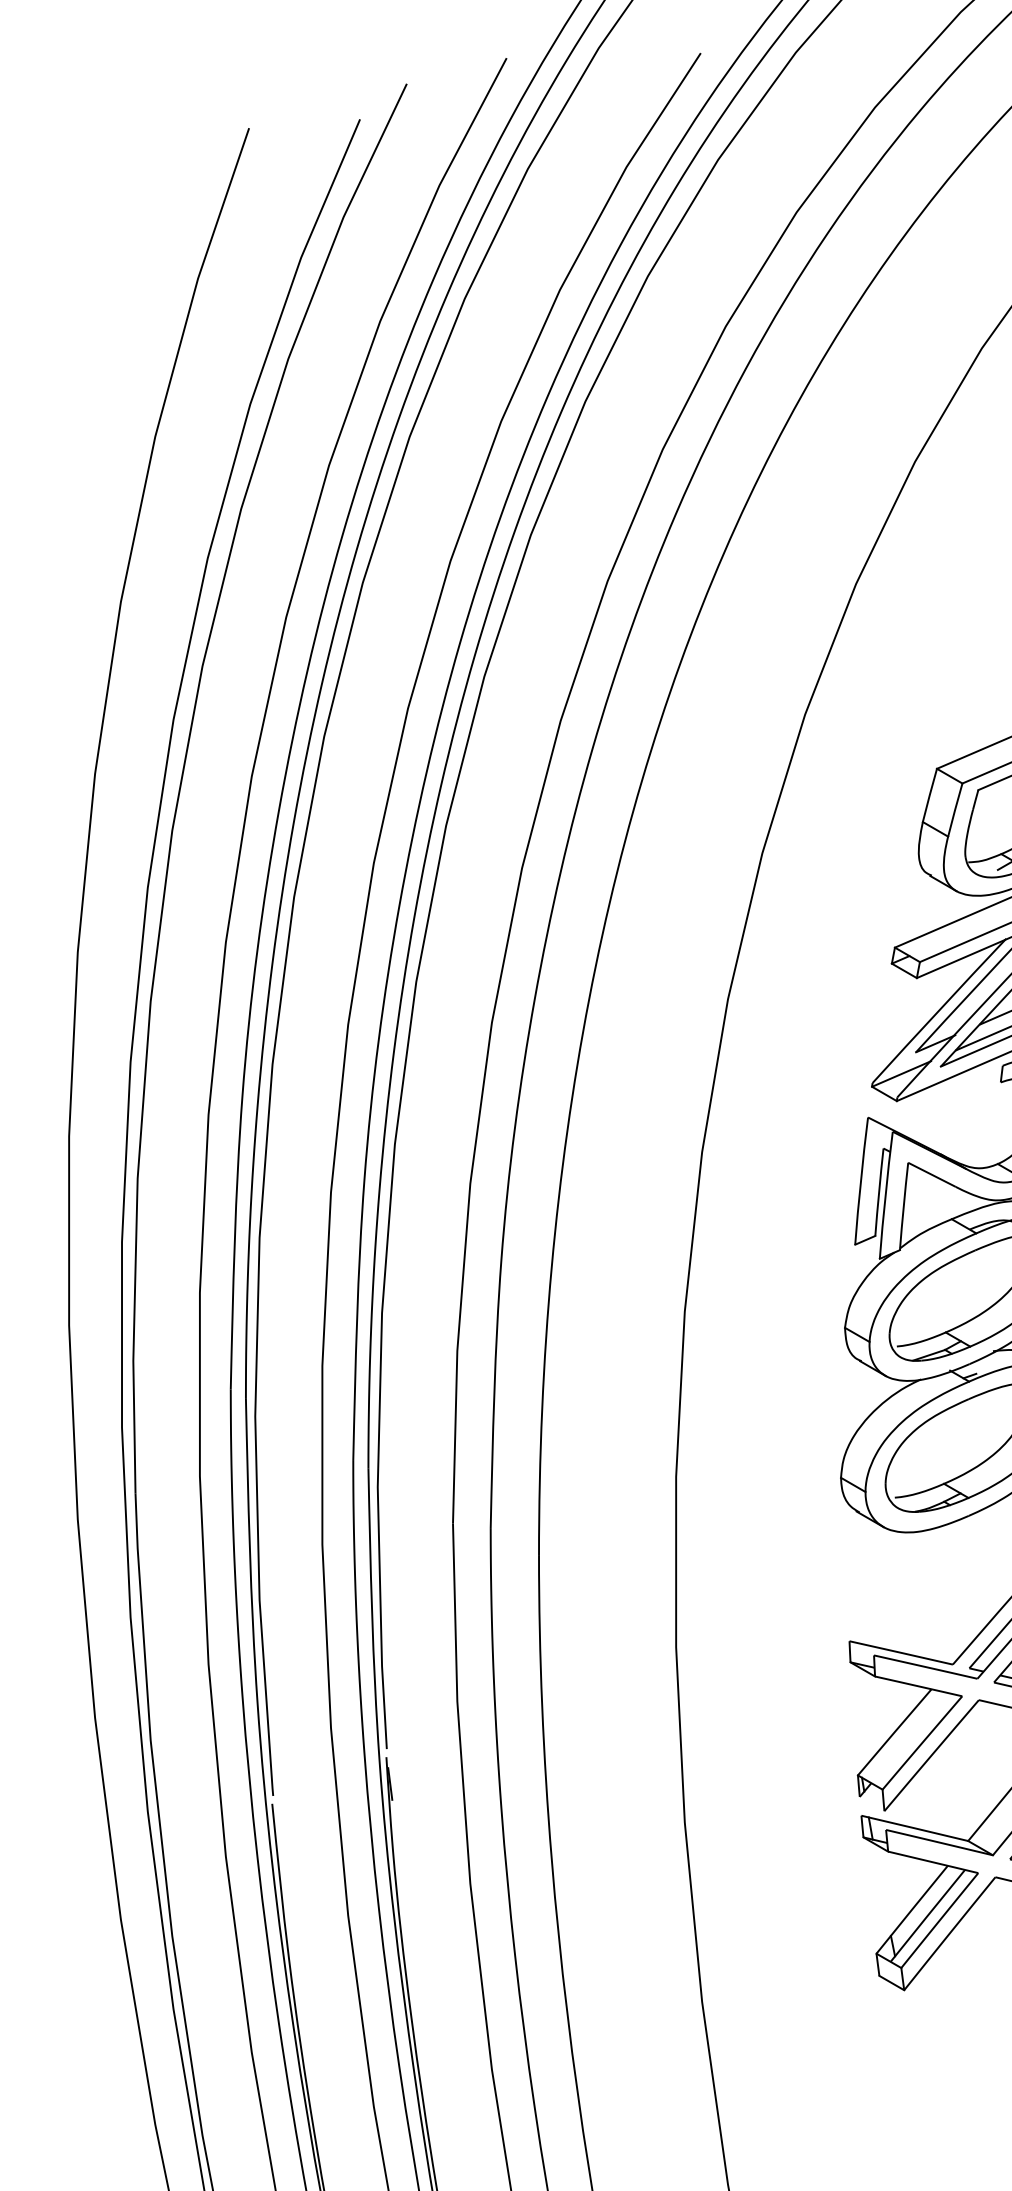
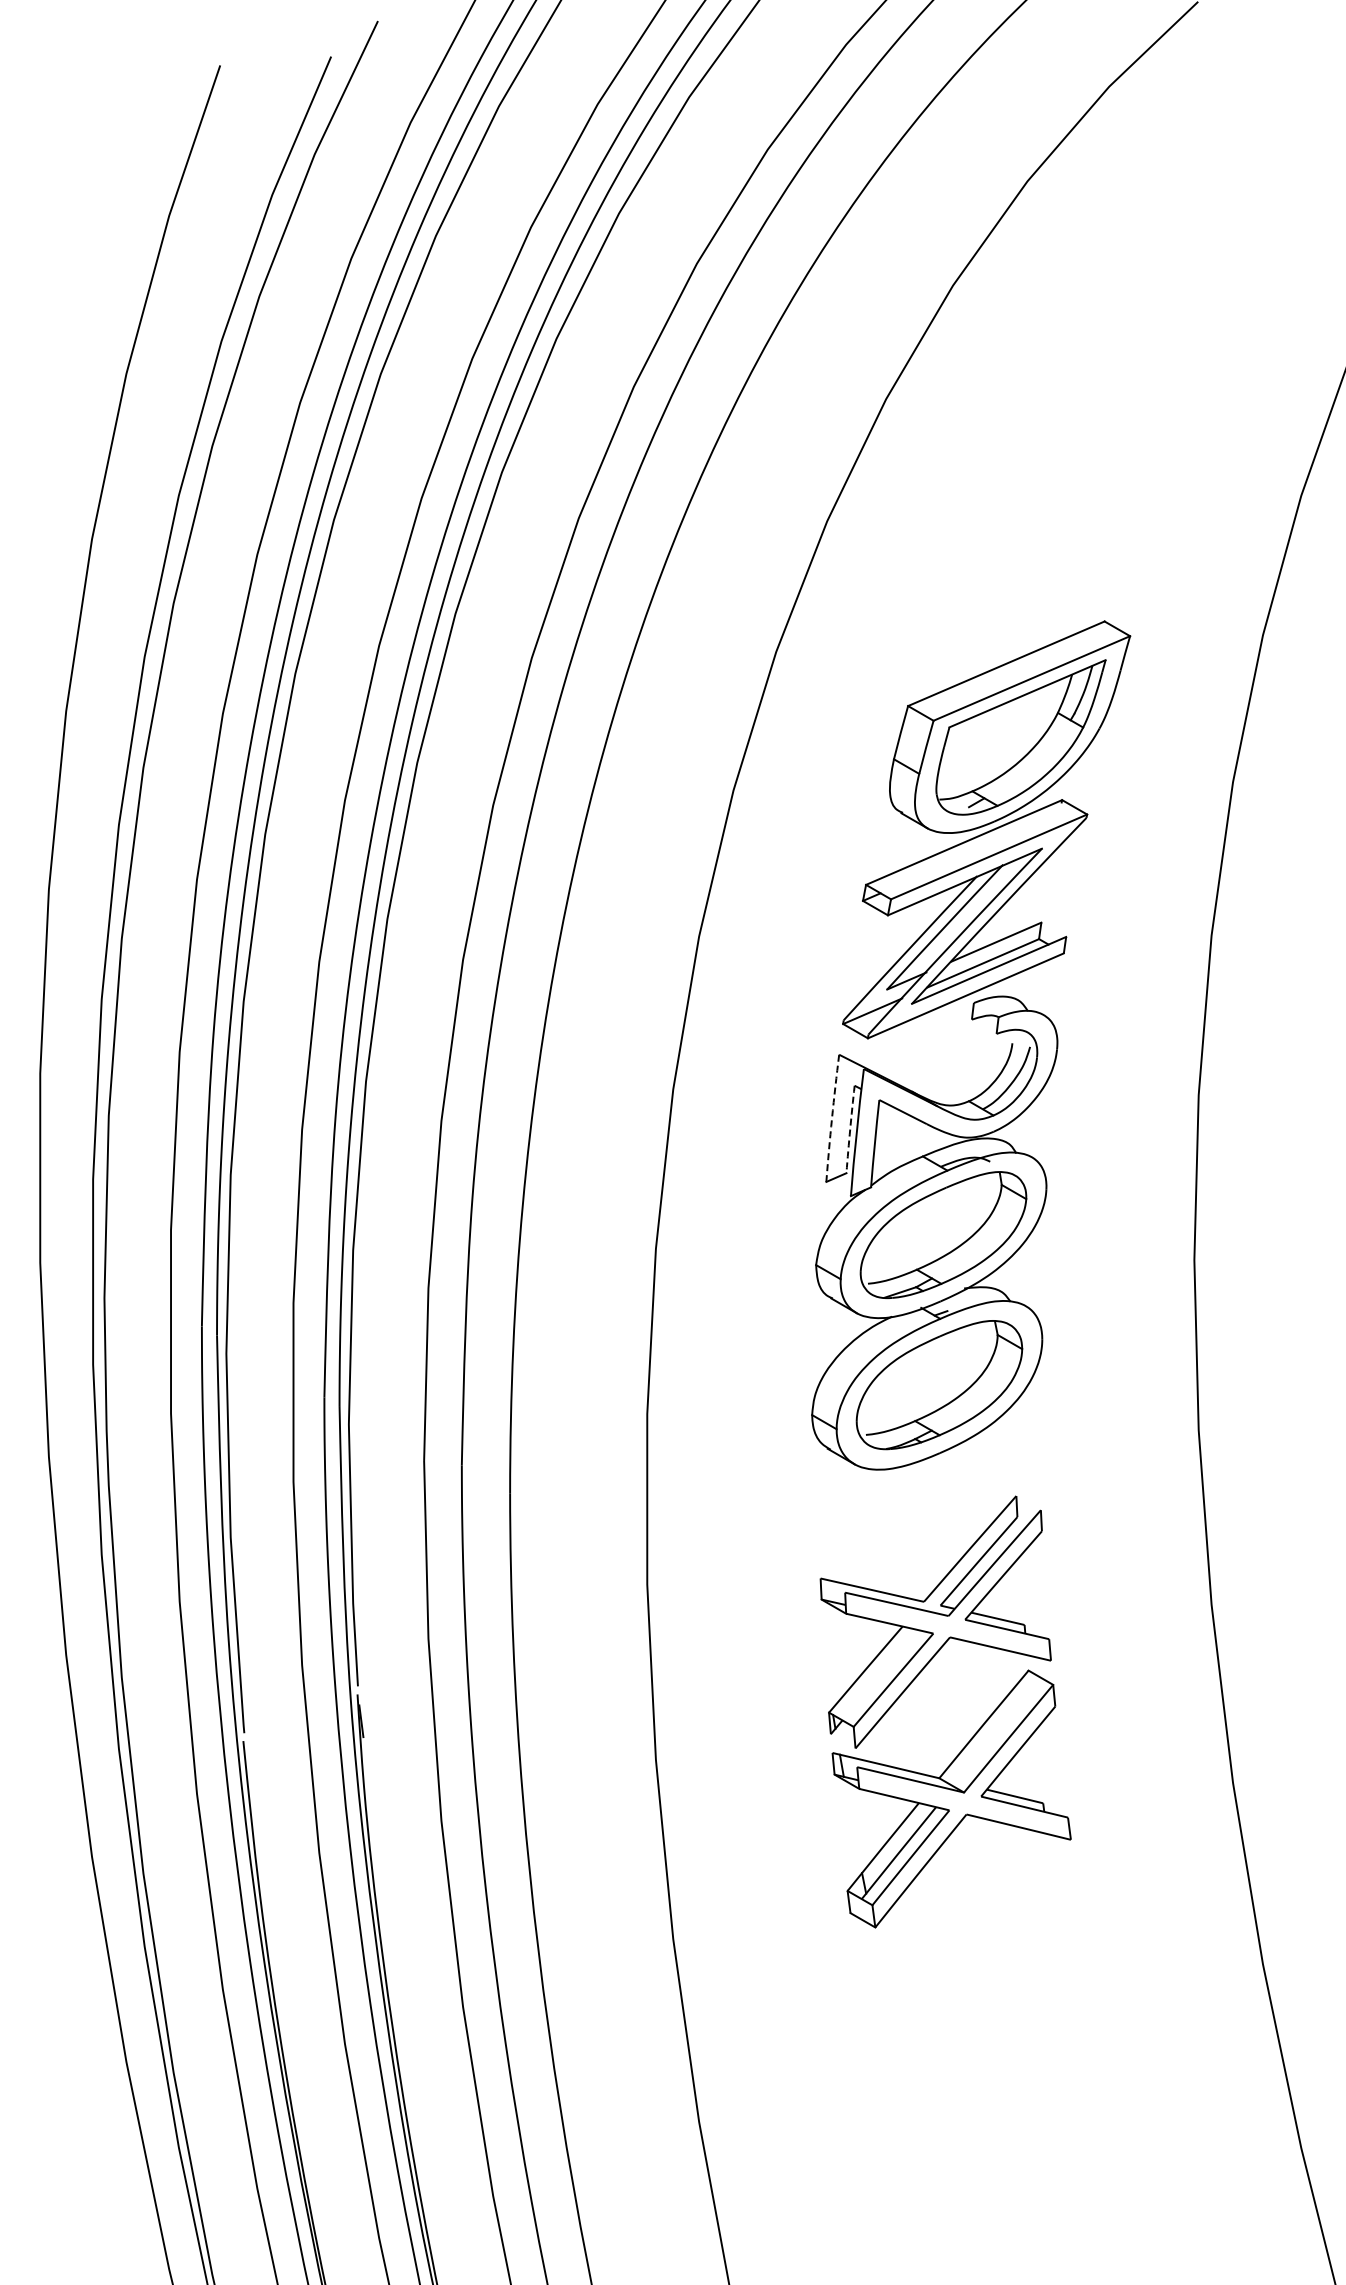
arc: (861, 1181) -> (832, 1118), solid -> dashed
arc: (879, 1192) -> (850, 1129), solid -> dashed

